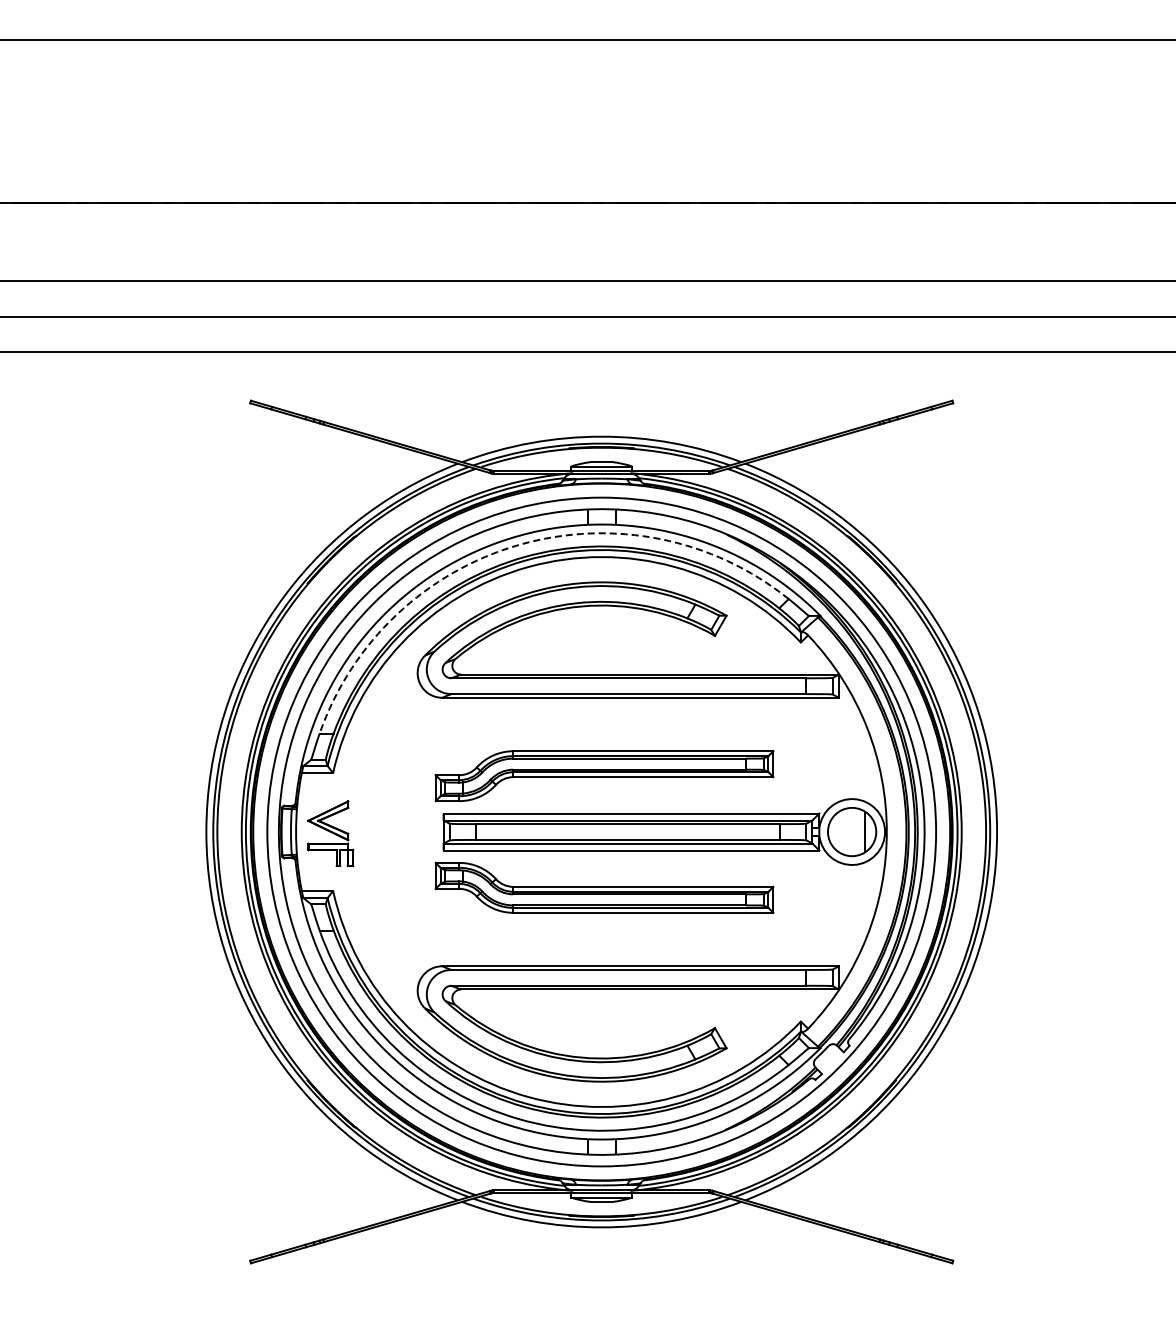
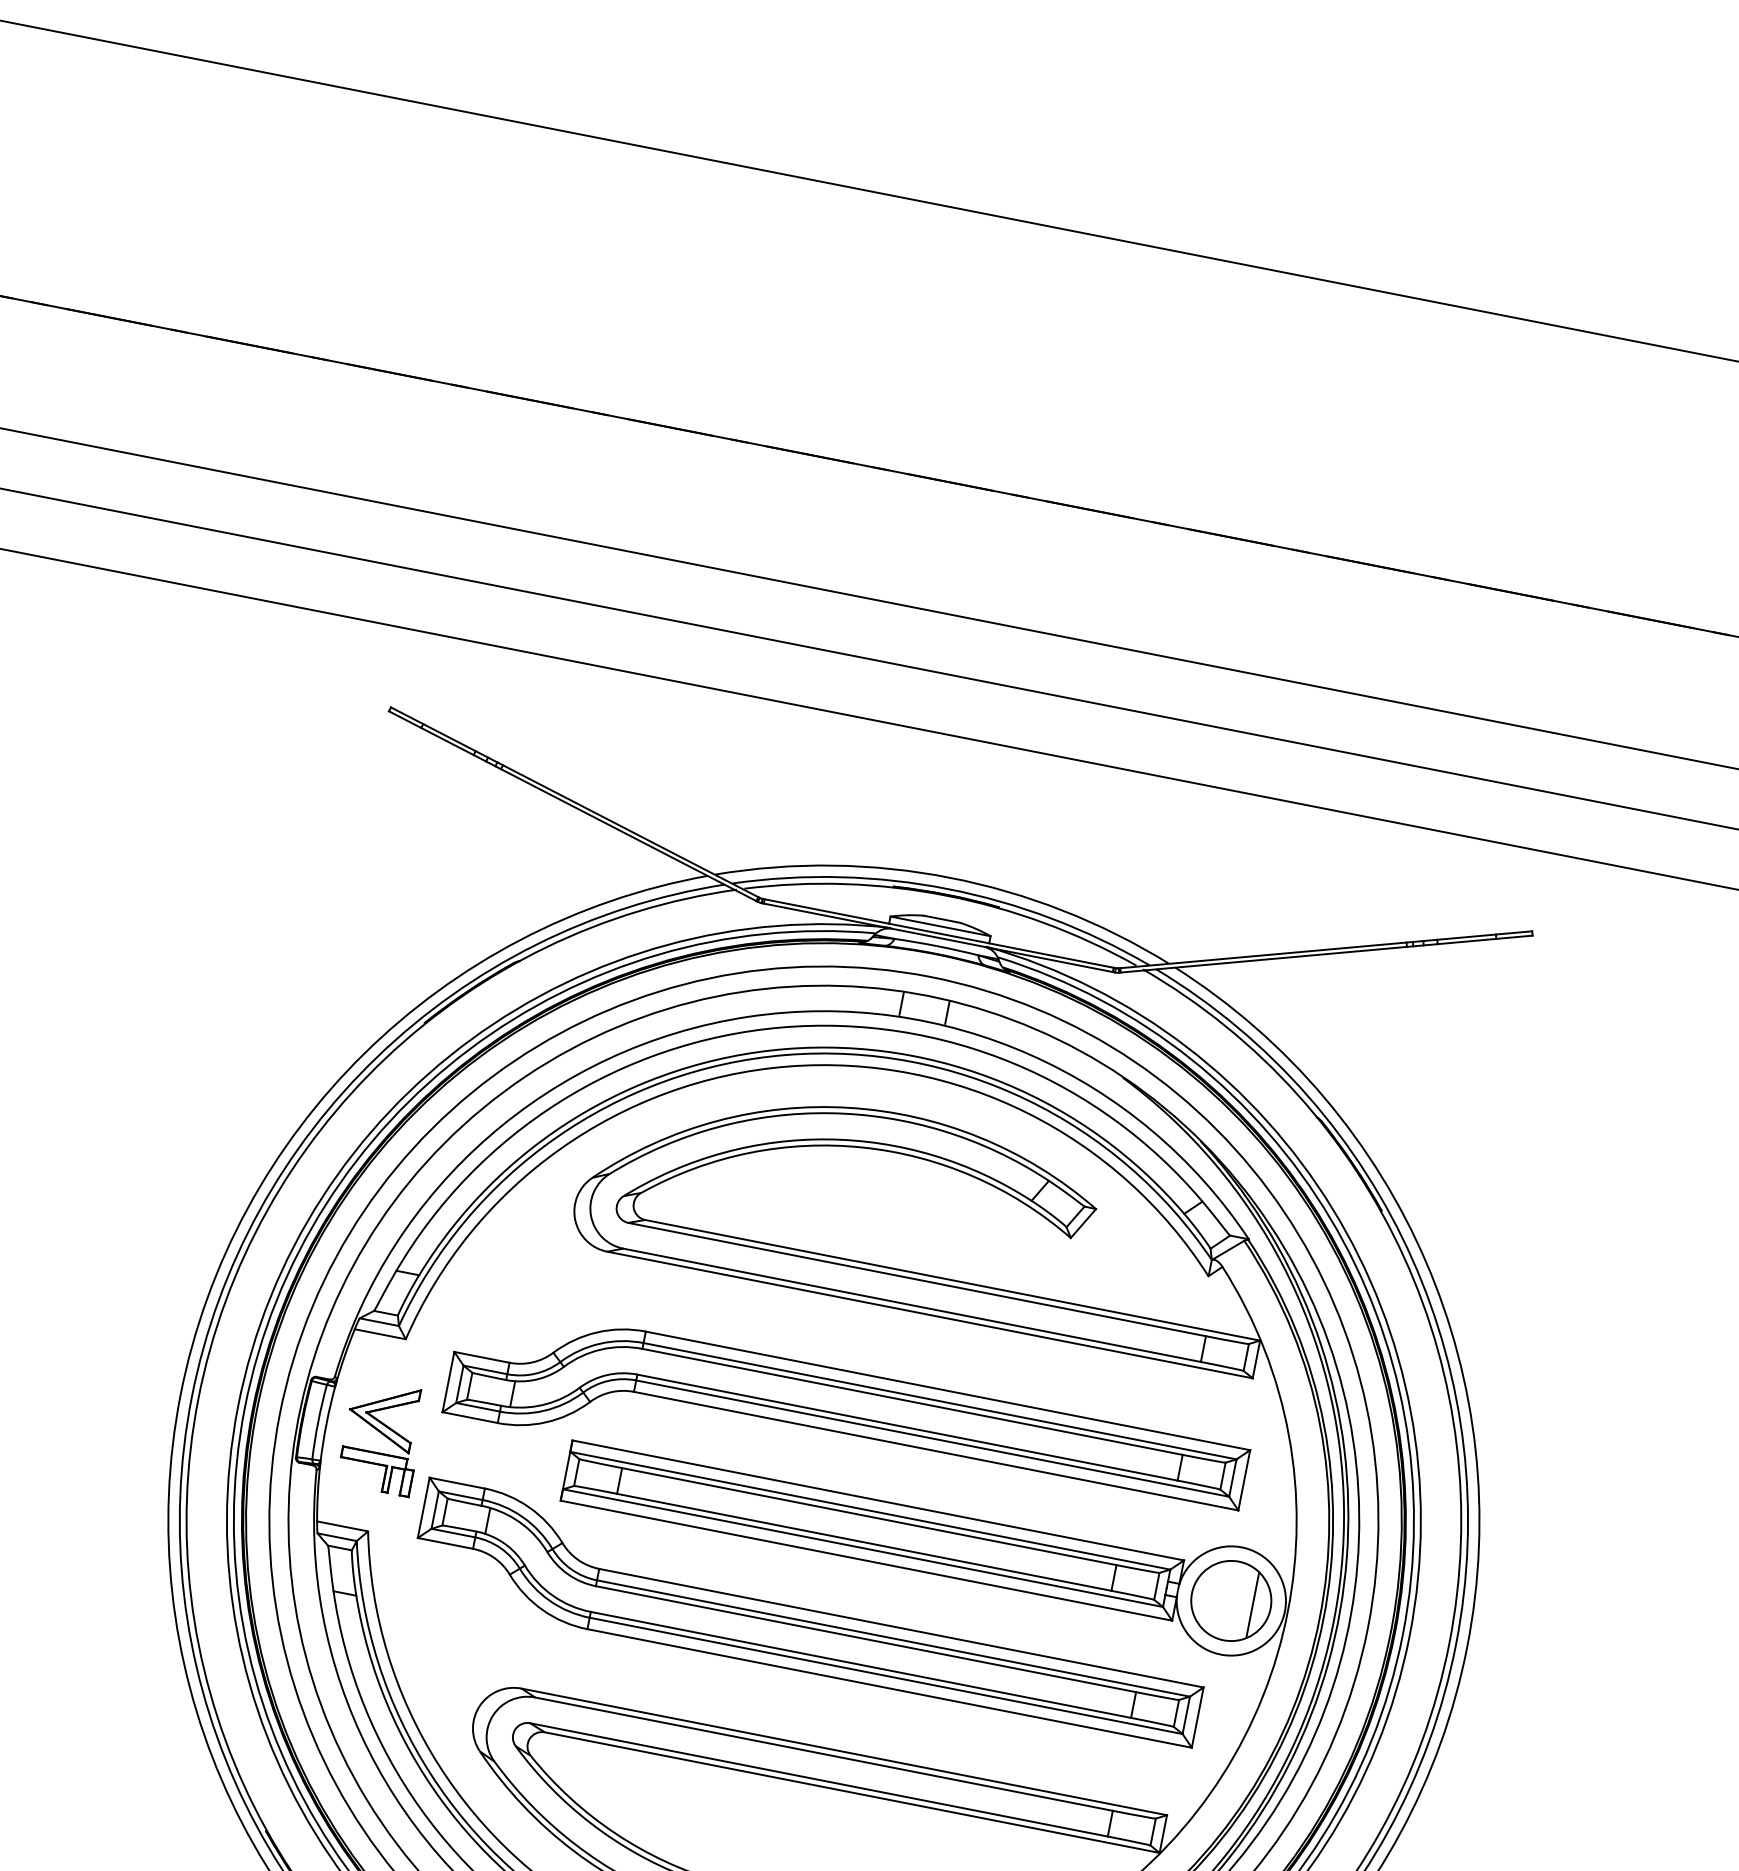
arc: (519, 544) -> (781, 1026), dashed -> solid
part: (604, 775) -> (846, 1429), size x1.43
part: (604, 887) -> (810, 1612), size x1.43

